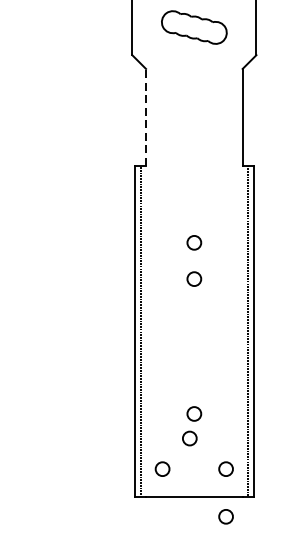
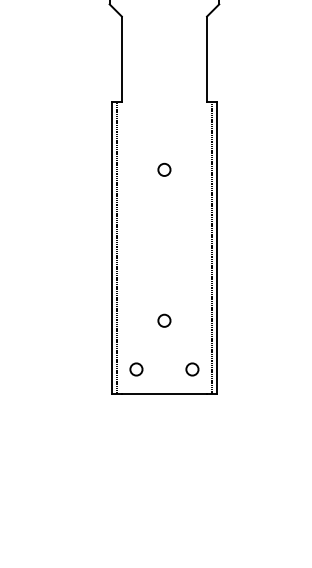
line: (145, 117) -> (121, 59), dashed -> solid
circle: (194, 278) -> (164, 201), removed
circle: (189, 438) -> (160, 342), removed
circle: (226, 516) -> (192, 411), removed

